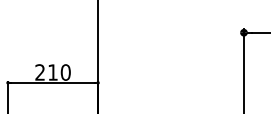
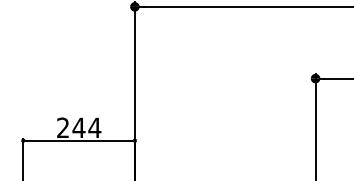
text: (59, 72) -> (86, 127), 210 -> 244

